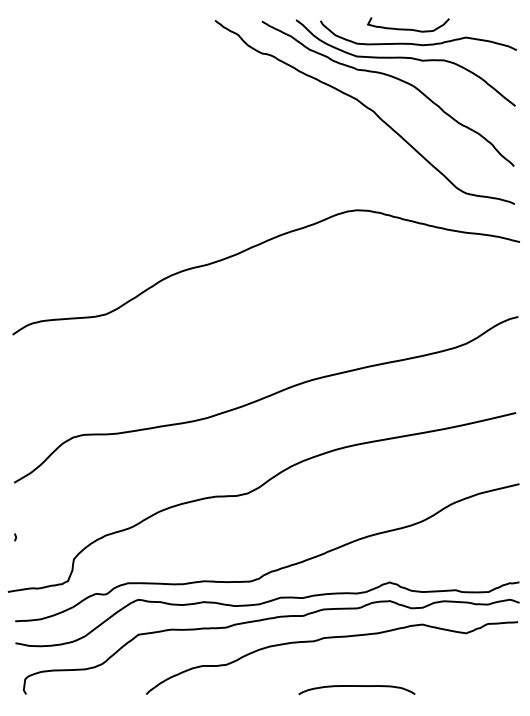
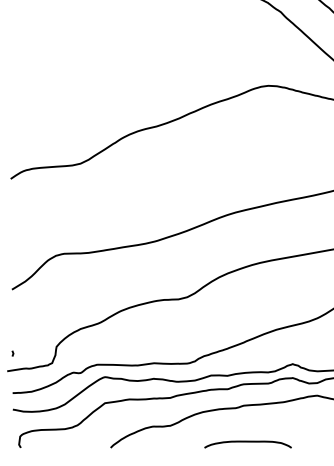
line: (15, 537) -> (12, 353), moved
curve: (356, 686) -> (247, 441), moved

